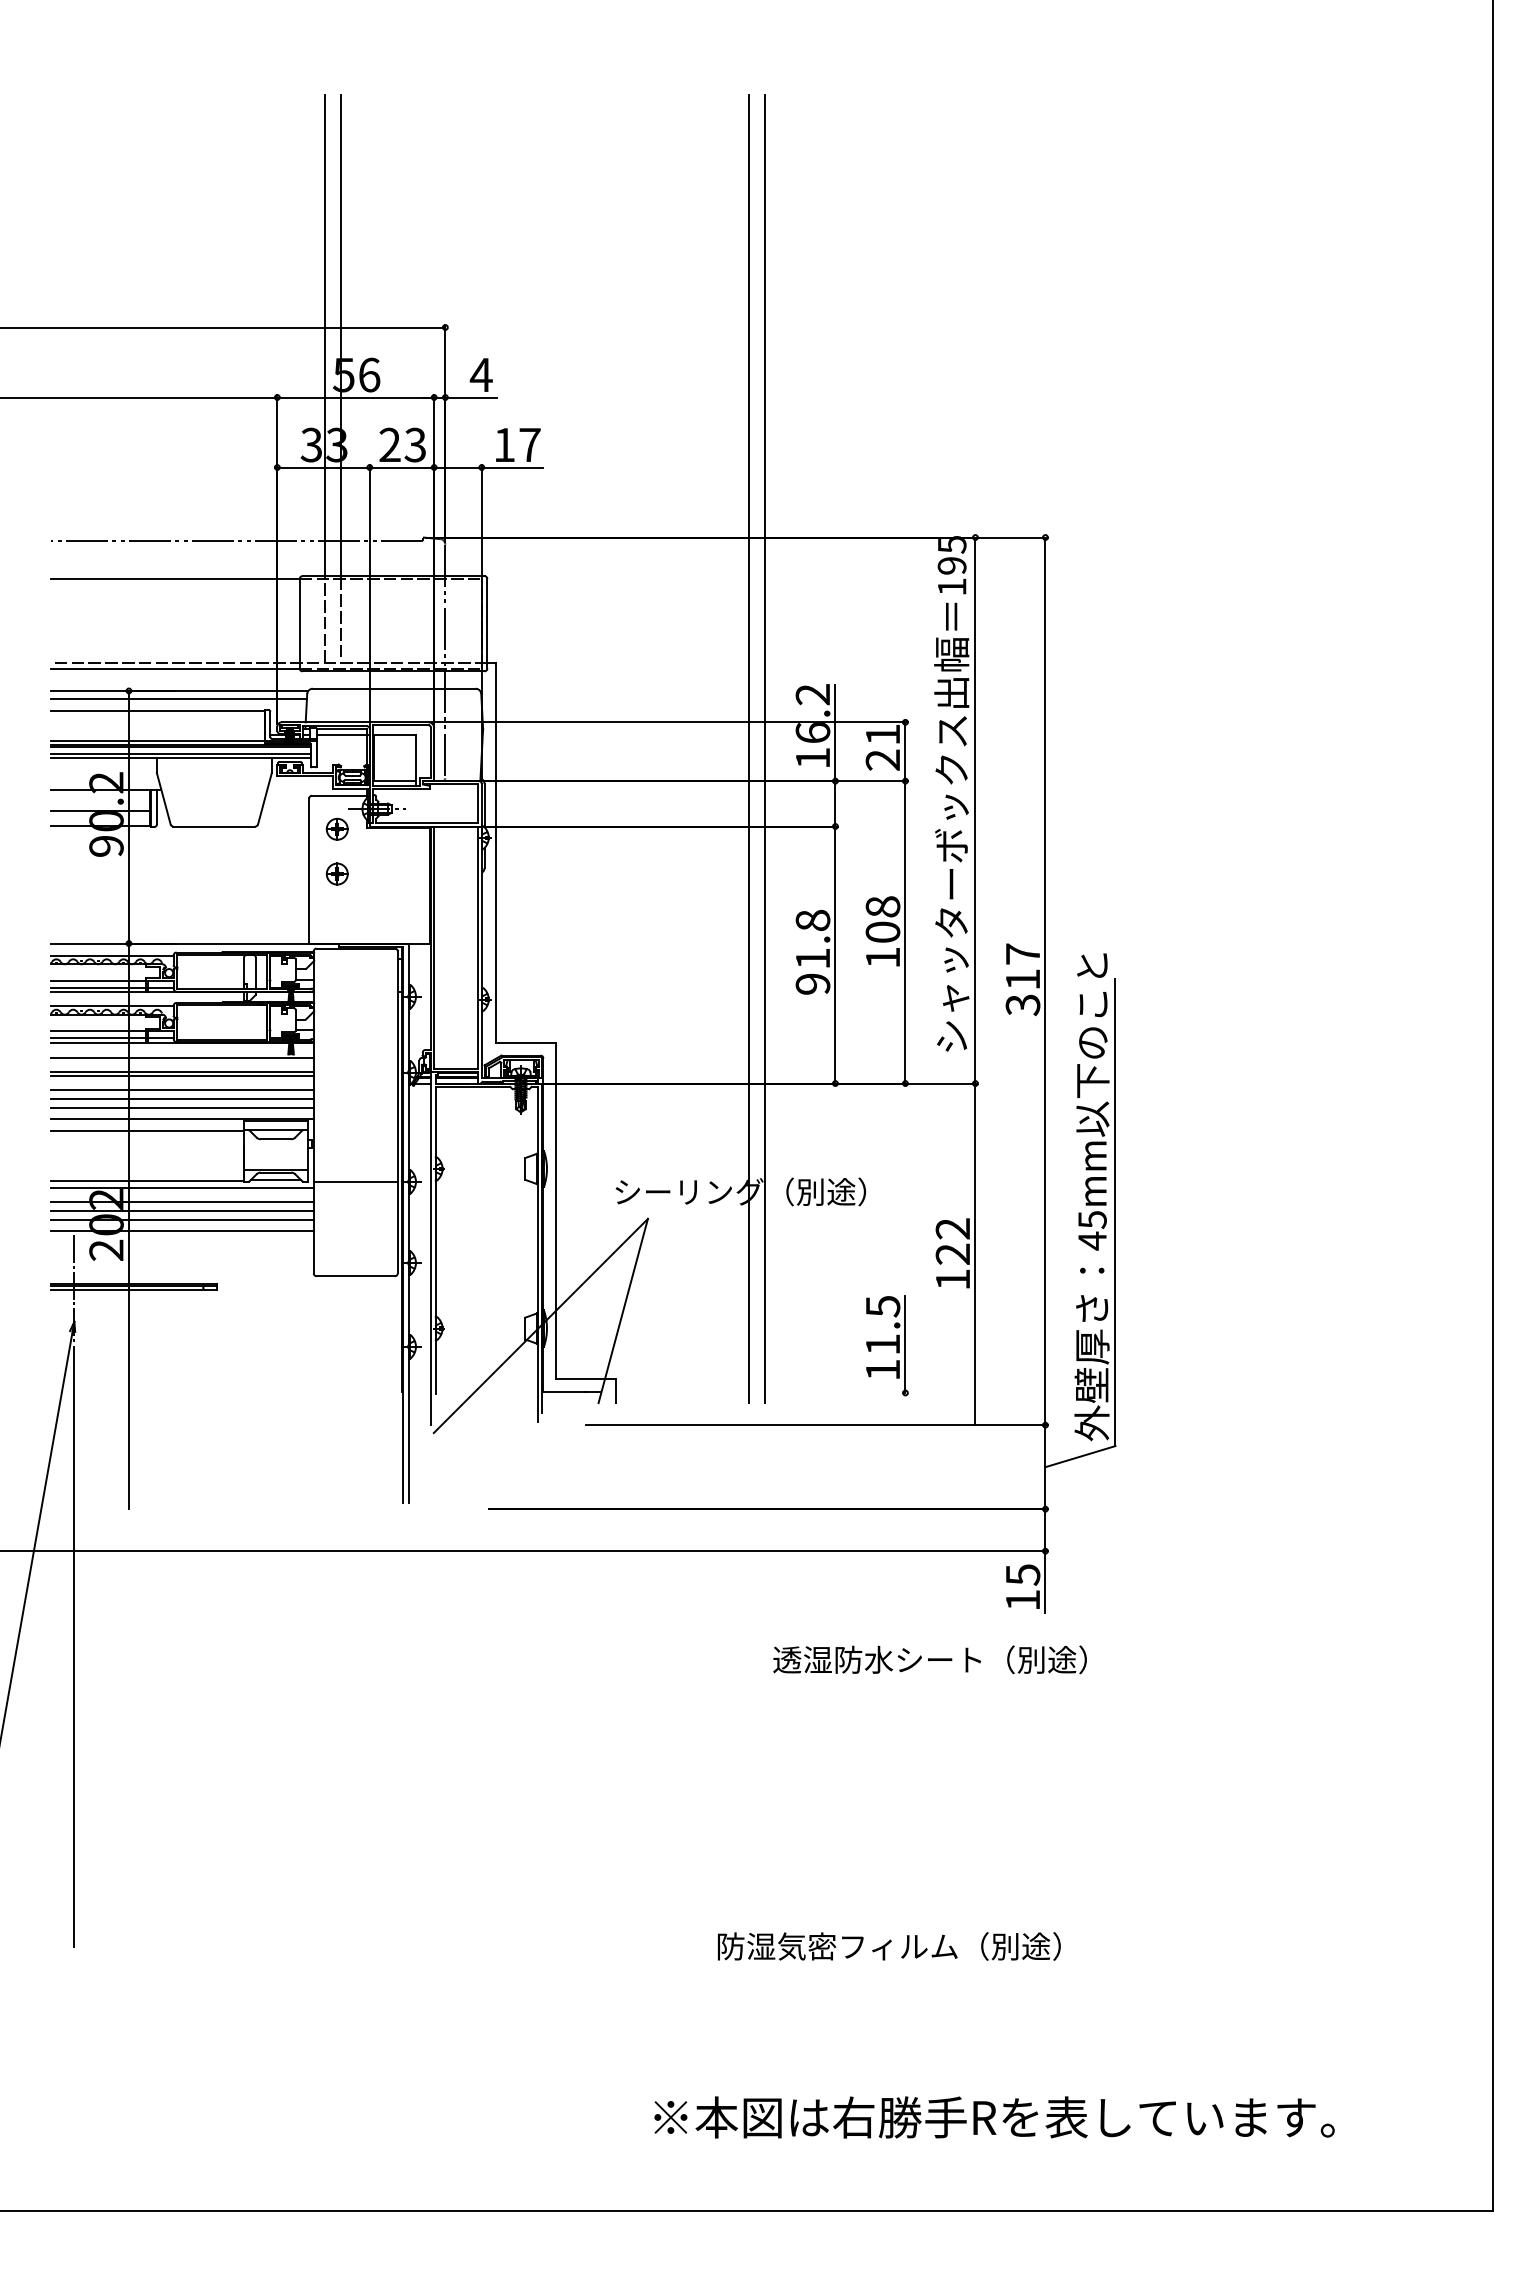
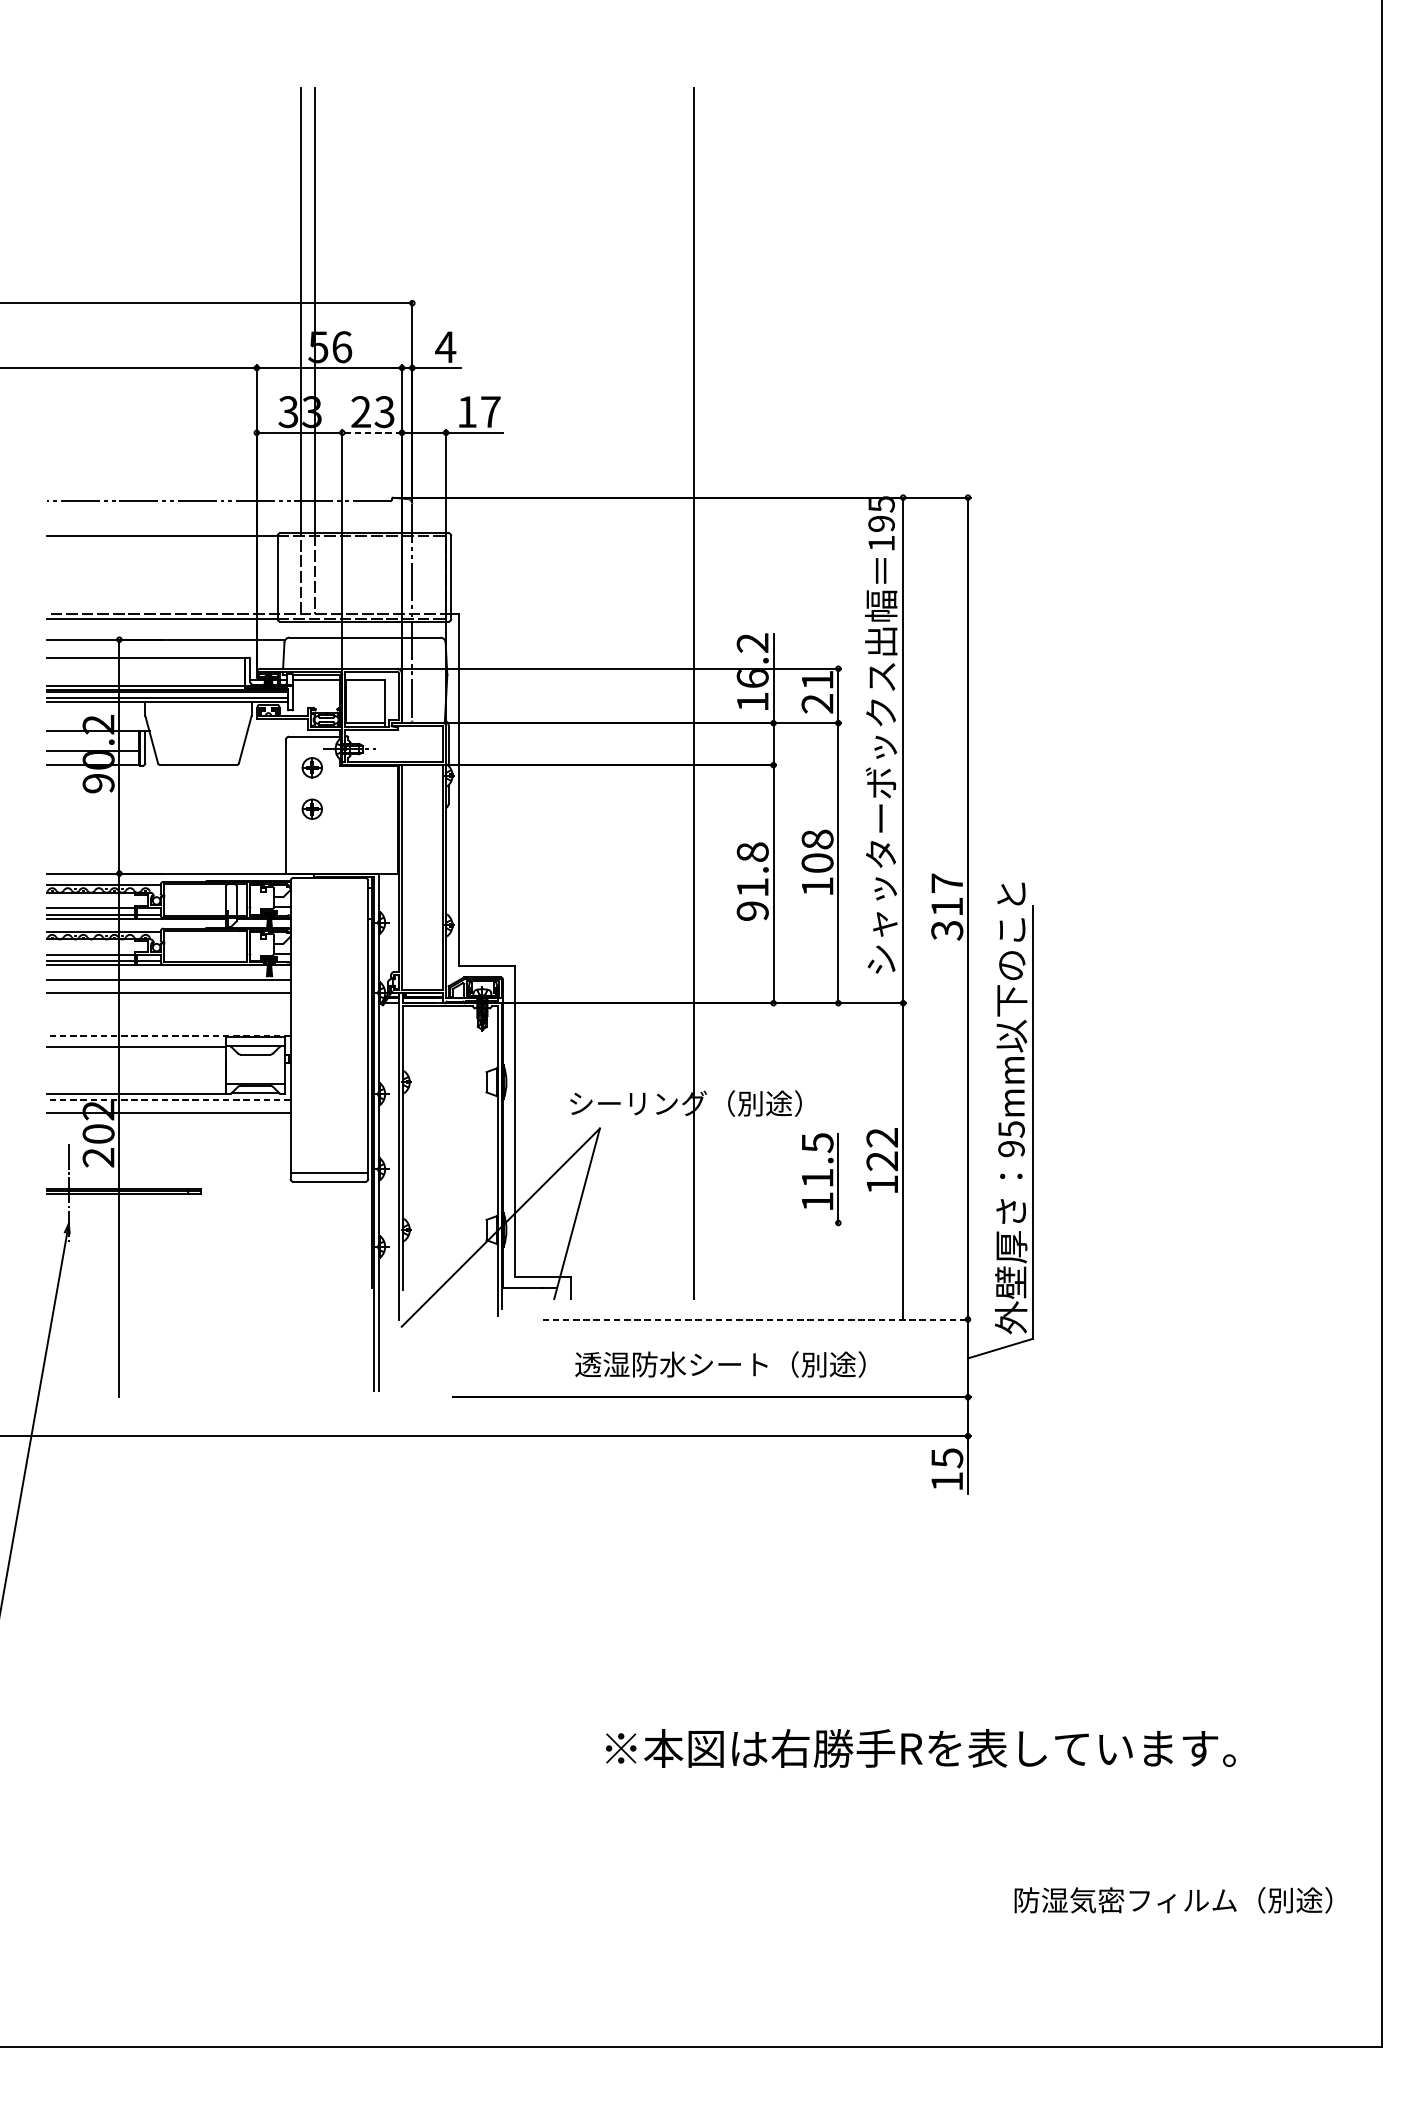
line: (401, 467) -> (371, 432), solid -> dashed
line: (178, 698) -> (165, 646), removed
line: (765, 748) -> (708, 692), removed
line: (181, 1076) -> (168, 996), removed
line: (181, 1090) -> (168, 1009), removed
line: (181, 1098) -> (168, 1017), removed
line: (181, 1108) -> (168, 1026), removed
line: (182, 1119) -> (168, 1036), solid -> dashed
line: (355, 1182) -> (329, 1173), moved
line: (182, 1188) -> (168, 1100), solid -> dashed
line: (181, 1210) -> (168, 1120), removed
line: (181, 1220) -> (168, 1129), removed
line: (181, 1231) -> (168, 1140), removed
text: (1092, 1240) -> (1011, 1148), 45mm -> 95mm
part: (887, 1345) -> (821, 1179), moved
line: (817, 1425) -> (756, 1319), solid -> dashed
line: (74, 1646) -> (68, 1524), removed
text: (929, 1659) -> (719, 1364), moved
text: (889, 1946) -> (1173, 1900), moved
text: (994, 2117) -> (920, 1748), moved

